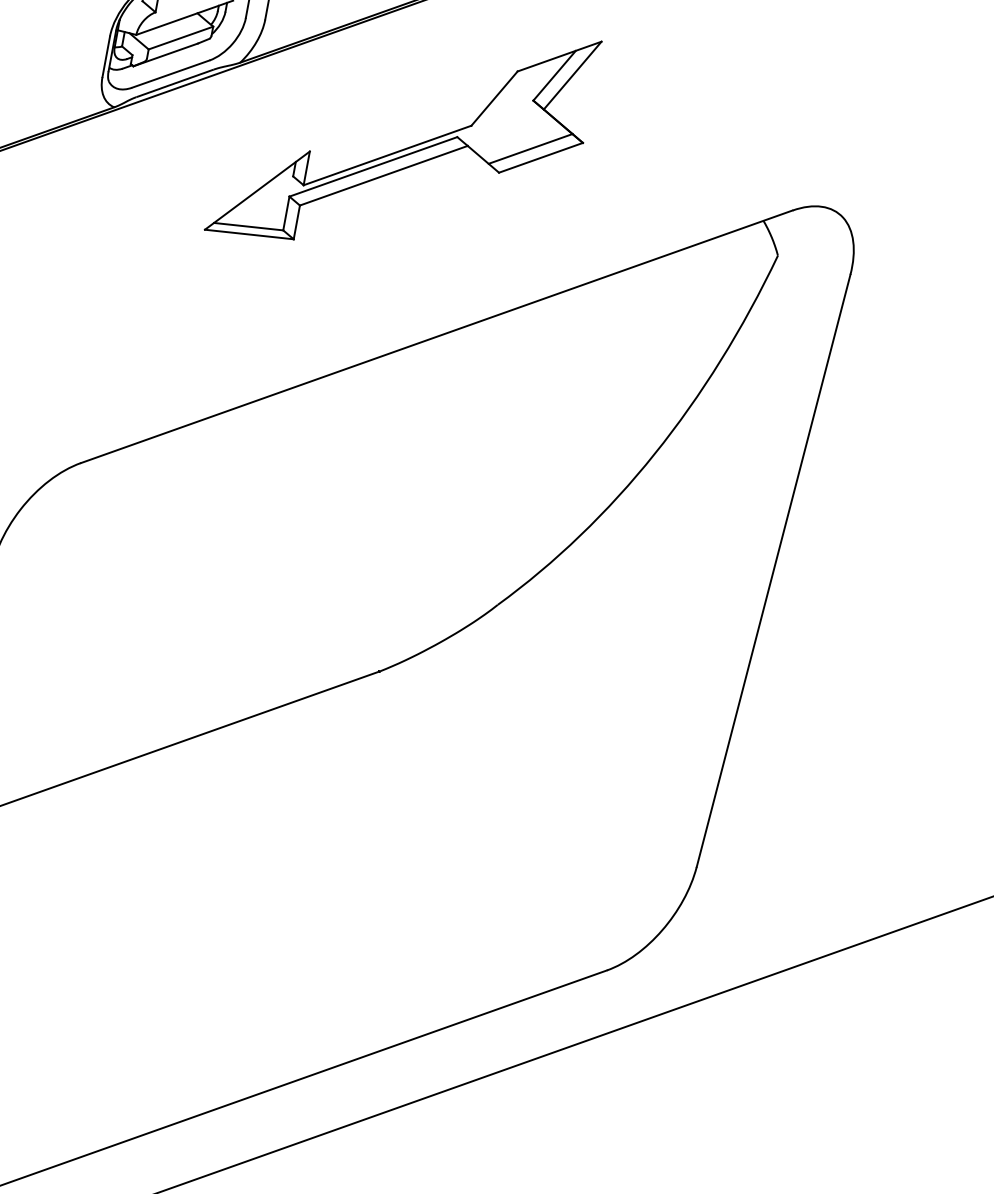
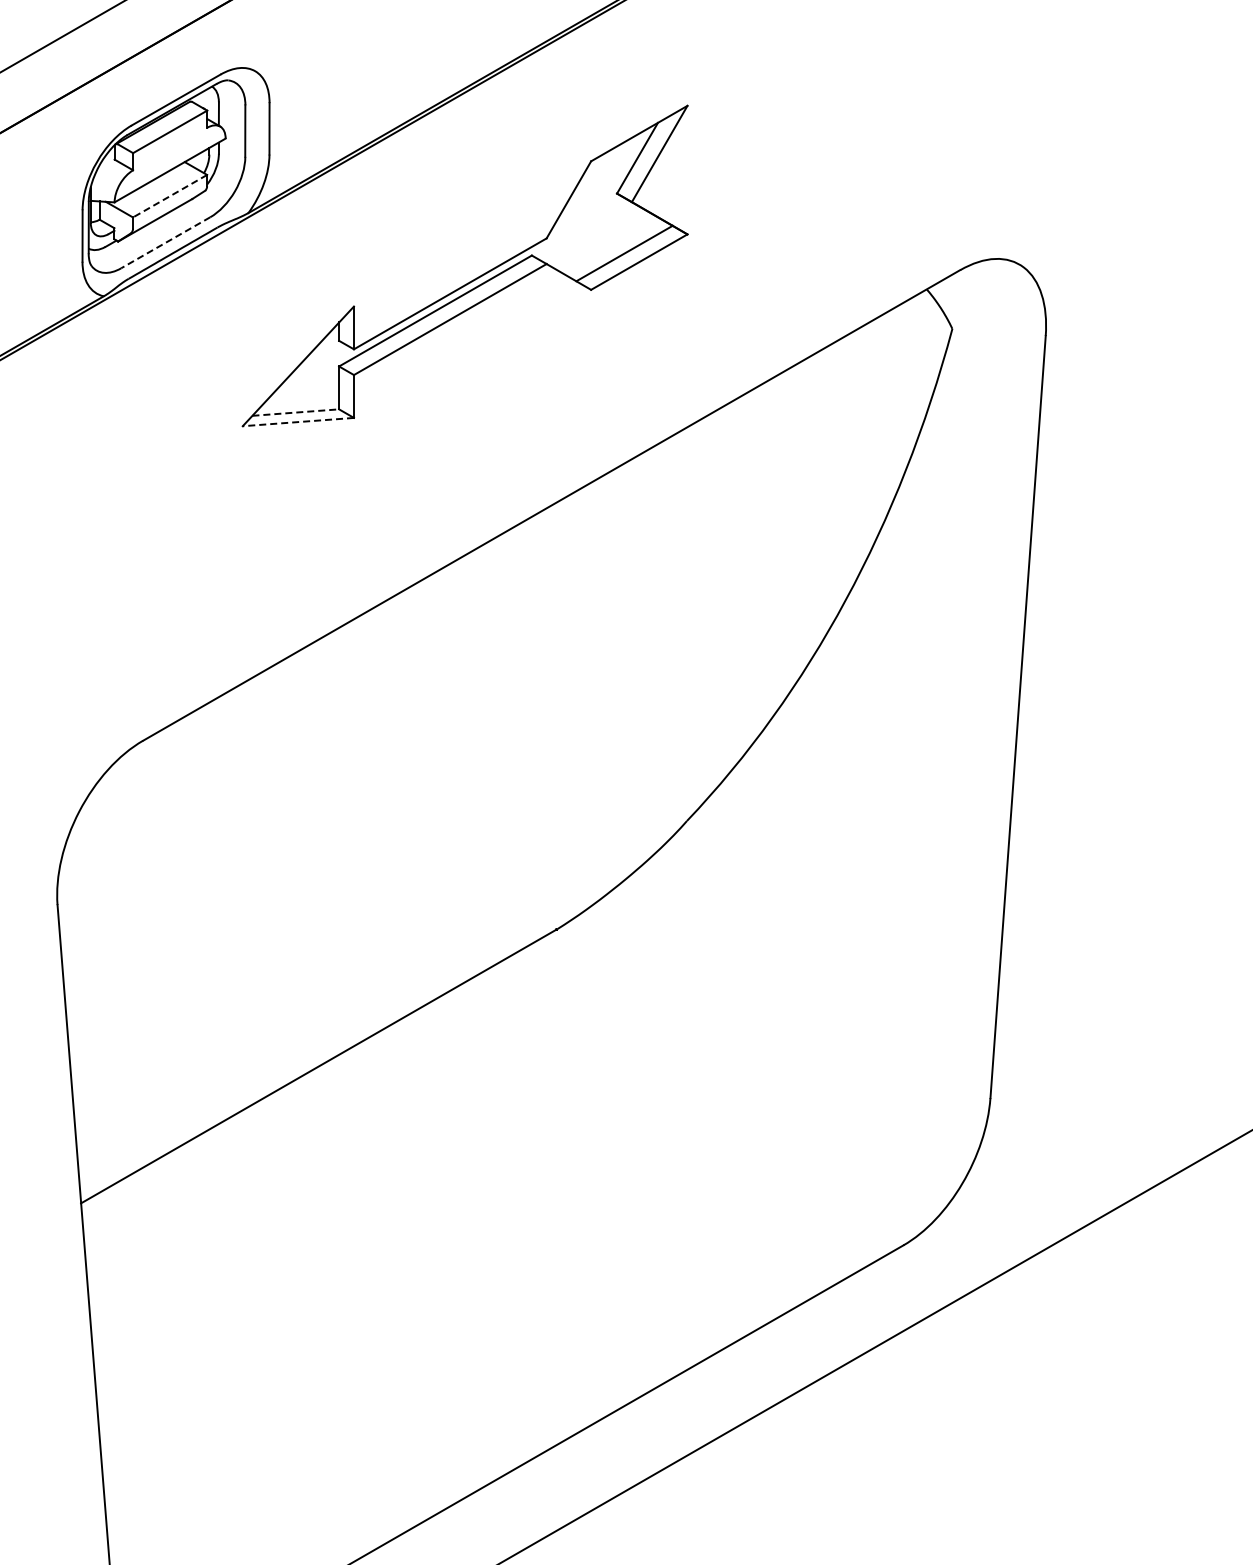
line: (181, 38) -> (170, 196), solid -> dashed
line: (170, 74) -> (165, 243), solid -> dashed
line: (249, 226) -> (296, 412), solid -> dashed
line: (249, 234) -> (298, 422), solid -> dashed

